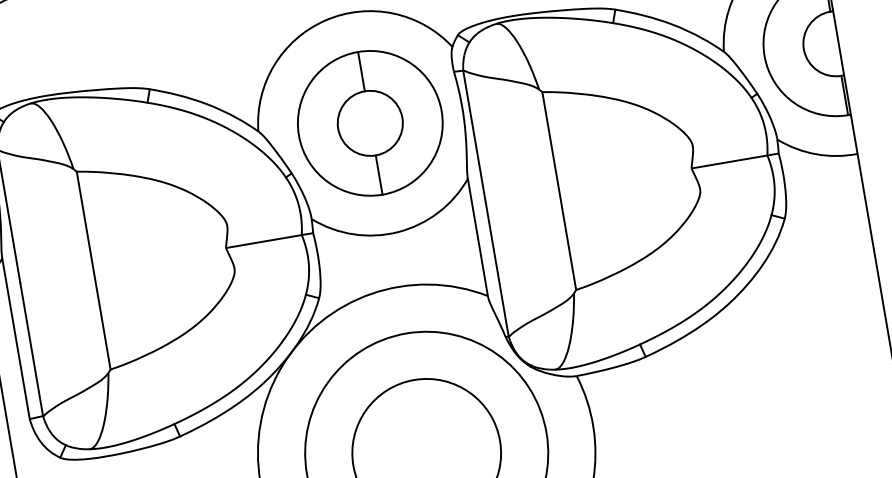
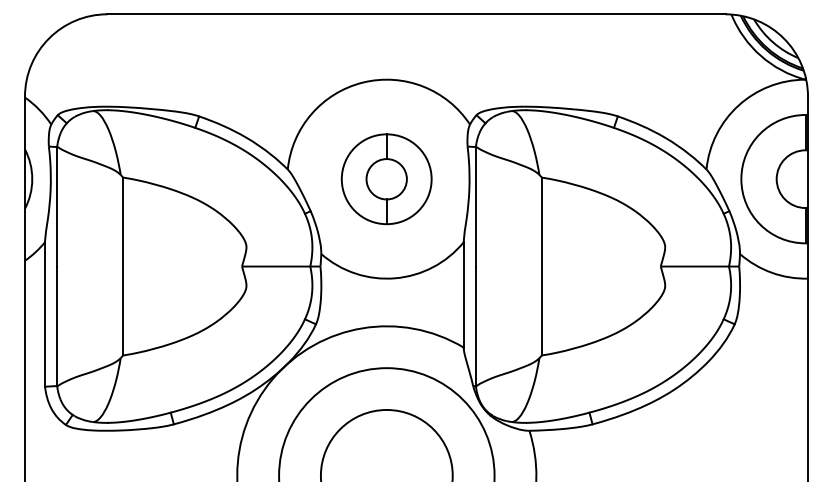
part: (370, 123) -> (386, 179), size x0.7

